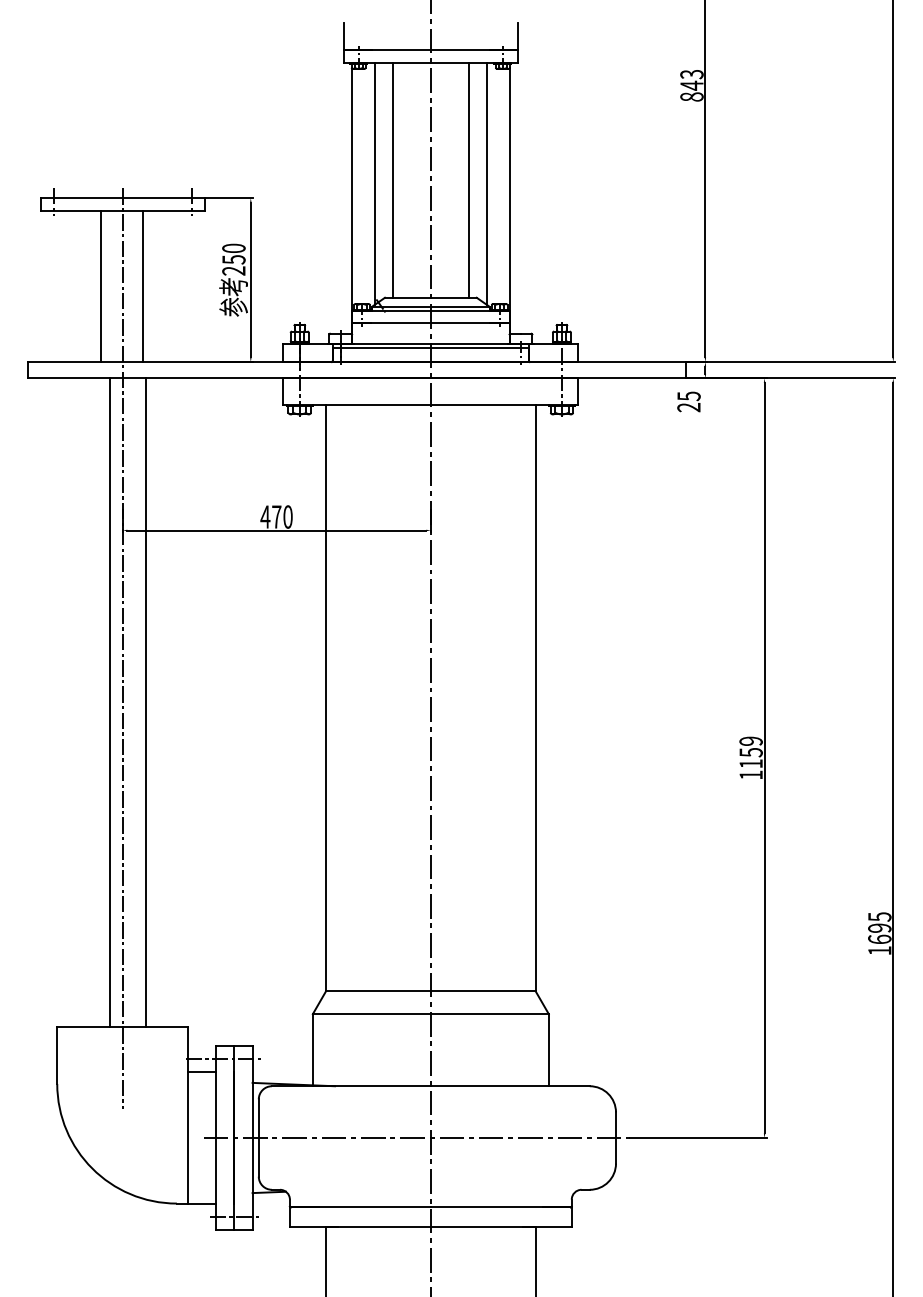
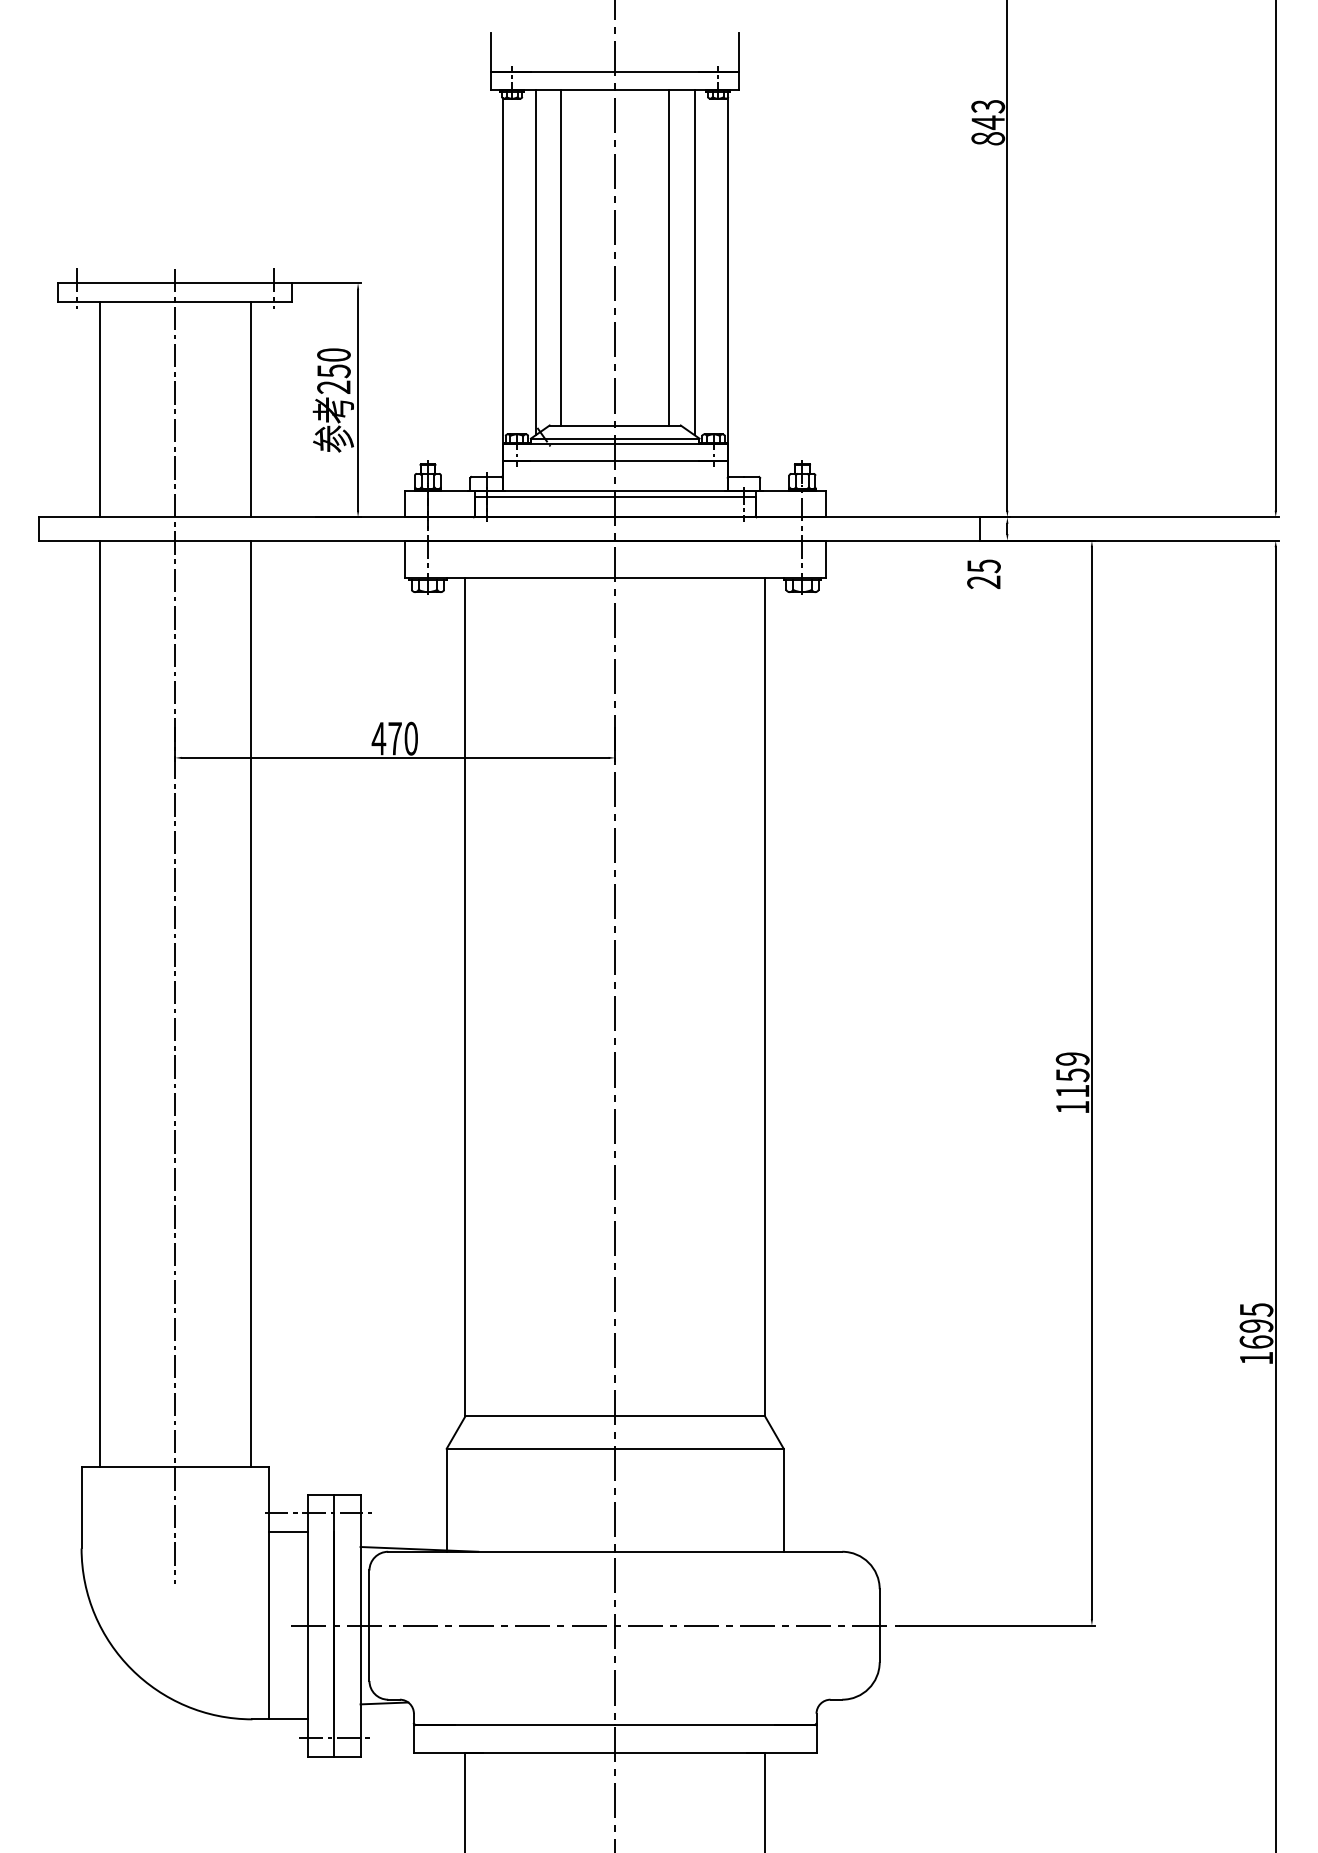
line: (101, 286) -> (100, 409), moved
line: (142, 286) -> (250, 409), moved
line: (110, 702) -> (100, 1003), moved
line: (145, 702) -> (250, 1003), moved

